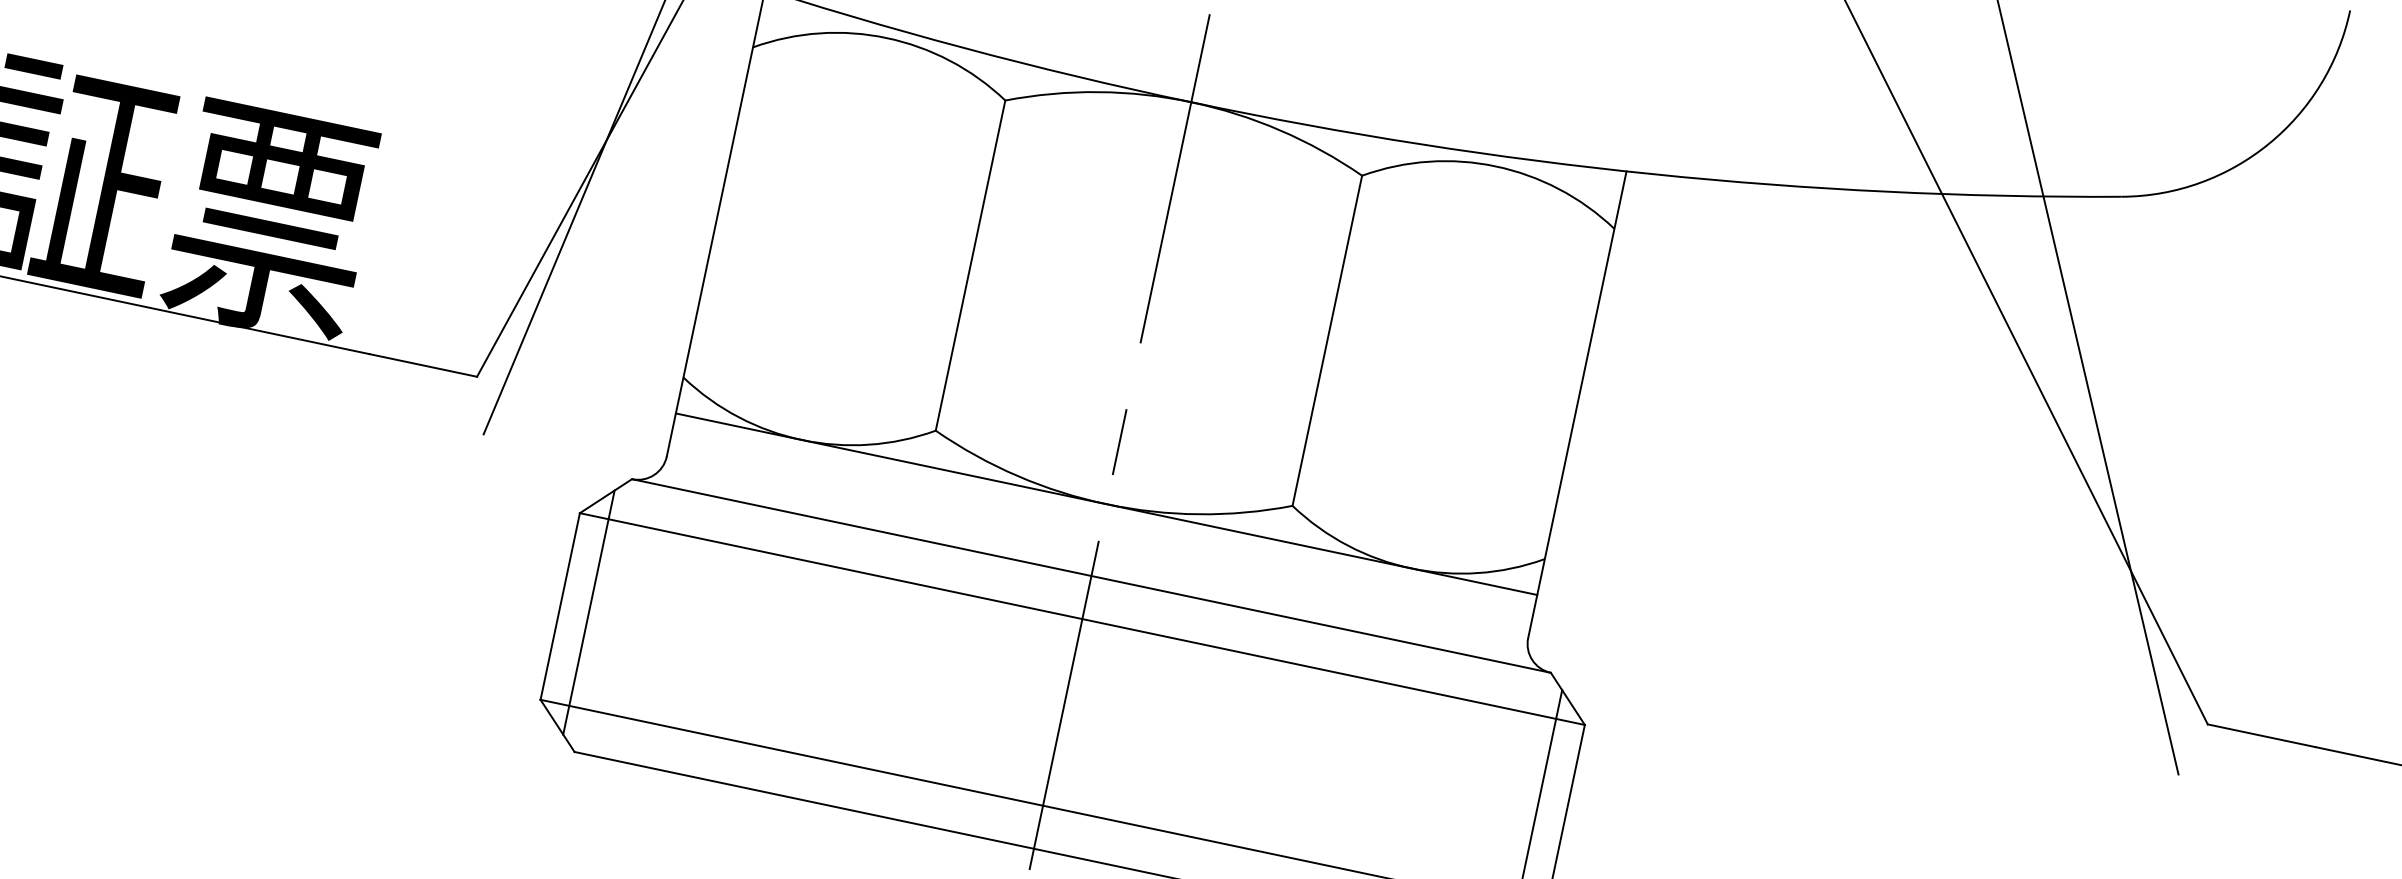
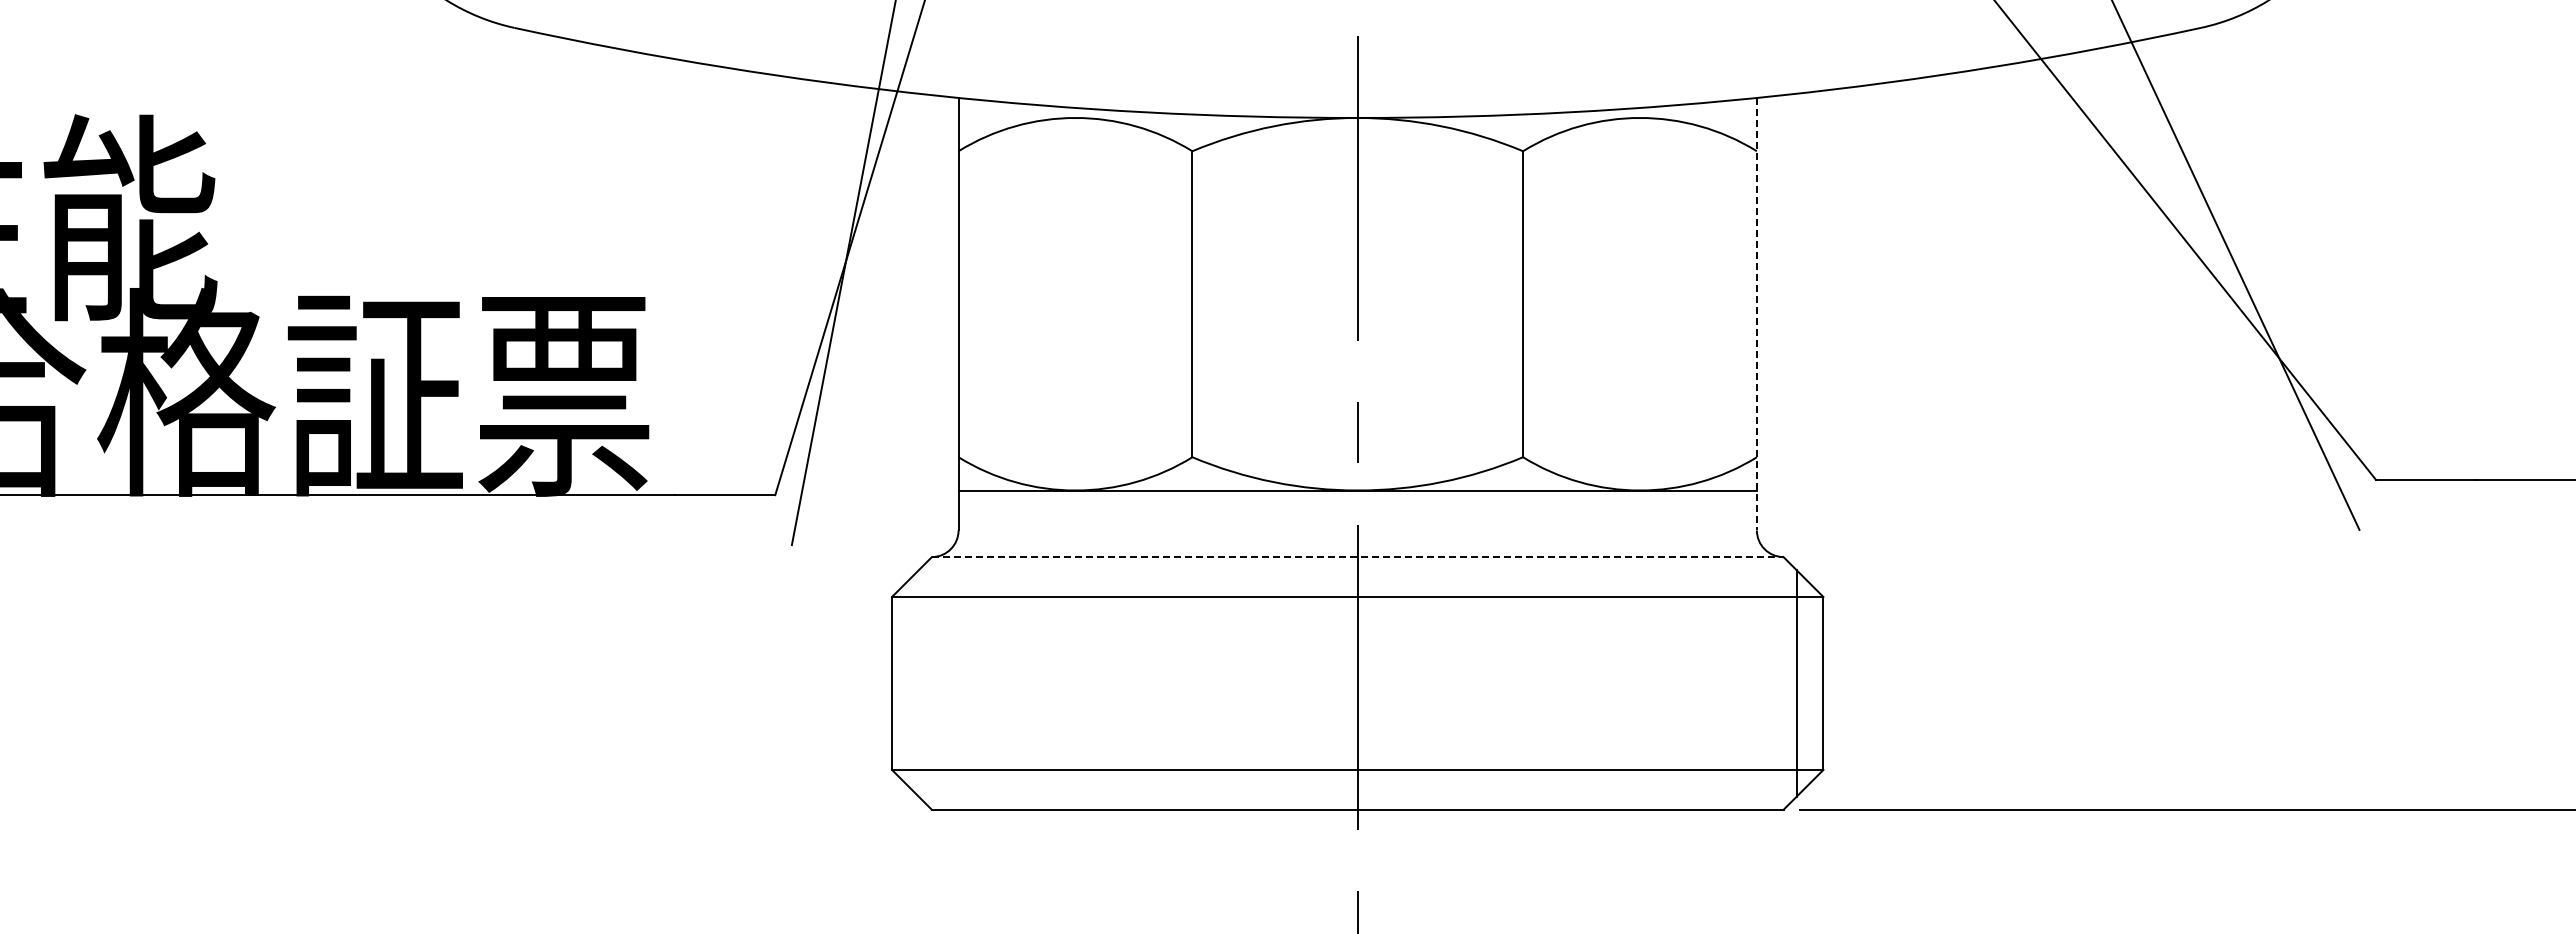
line: (1576, 404) -> (1756, 314), solid -> dashed
line: (1091, 576) -> (1357, 557), solid -> dashed
line: (588, 612) -> (918, 683), removed

